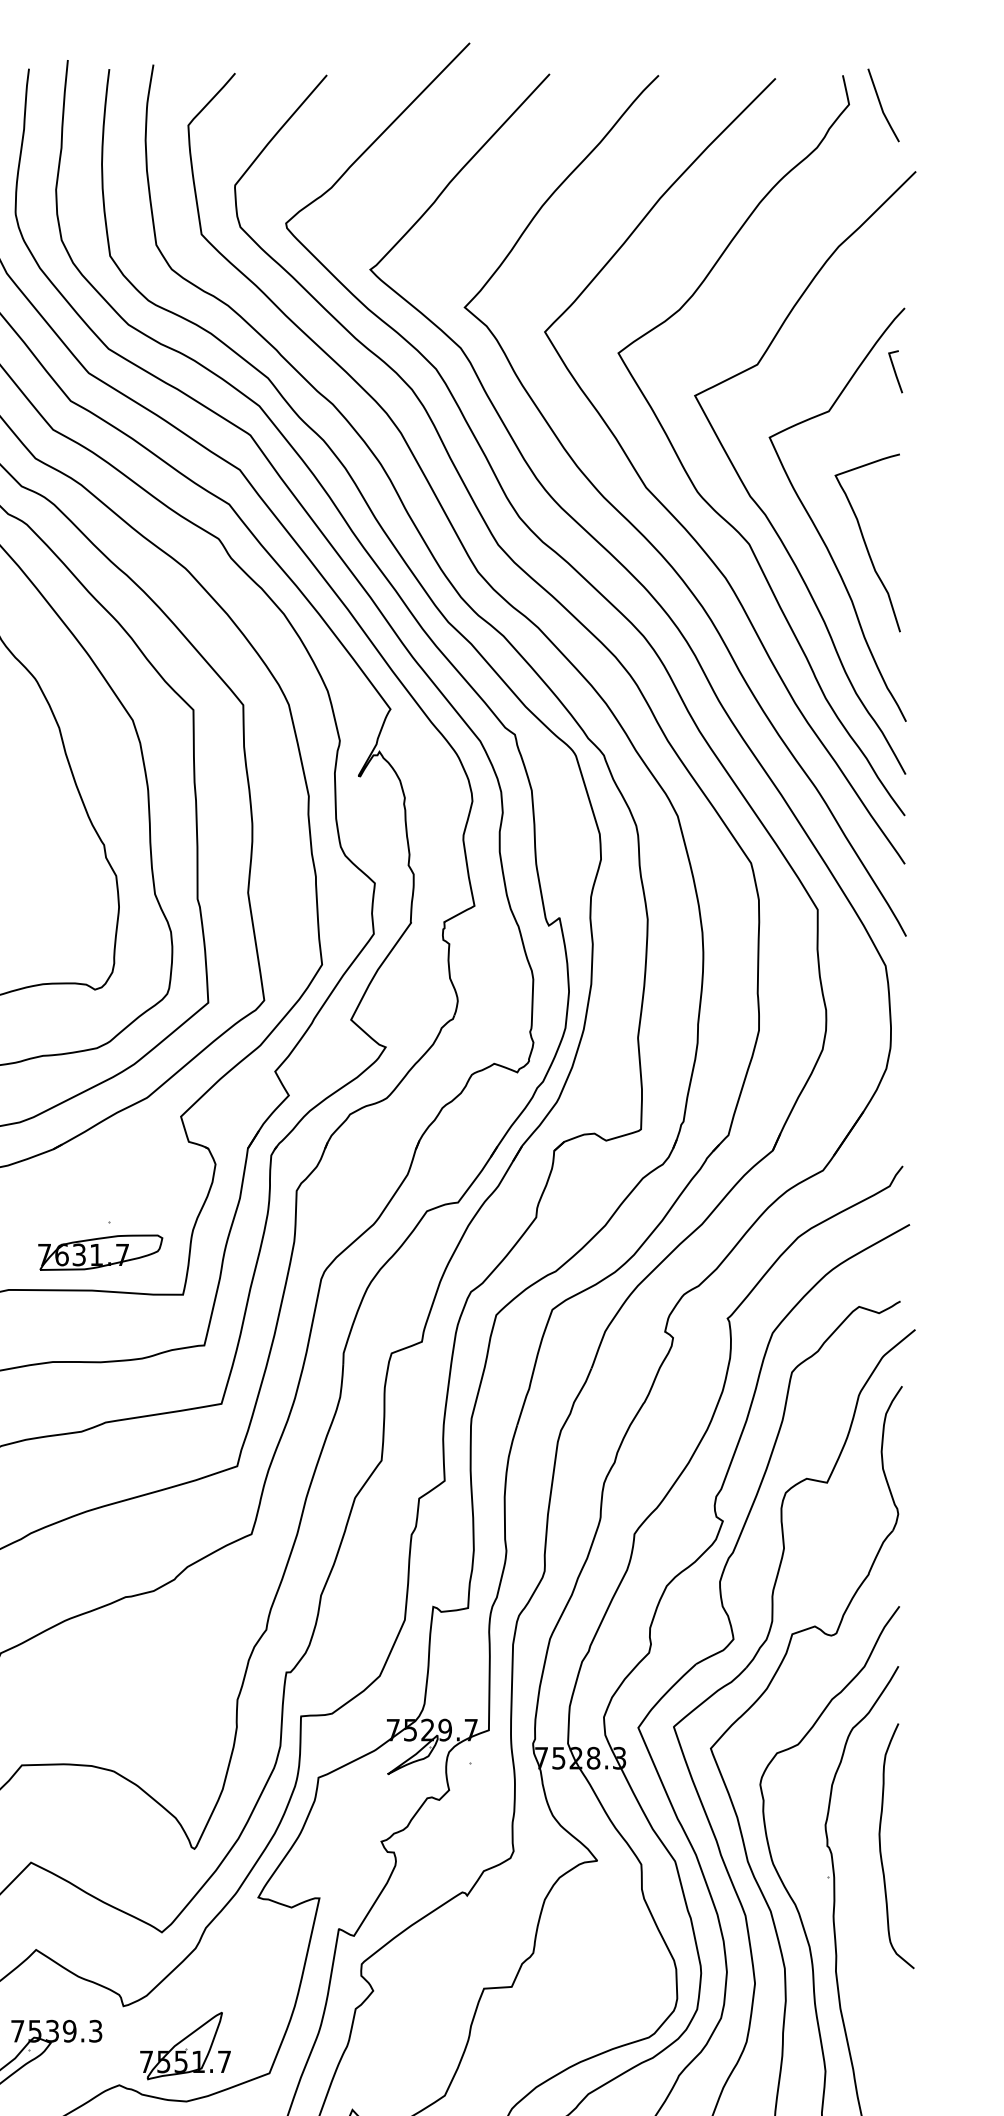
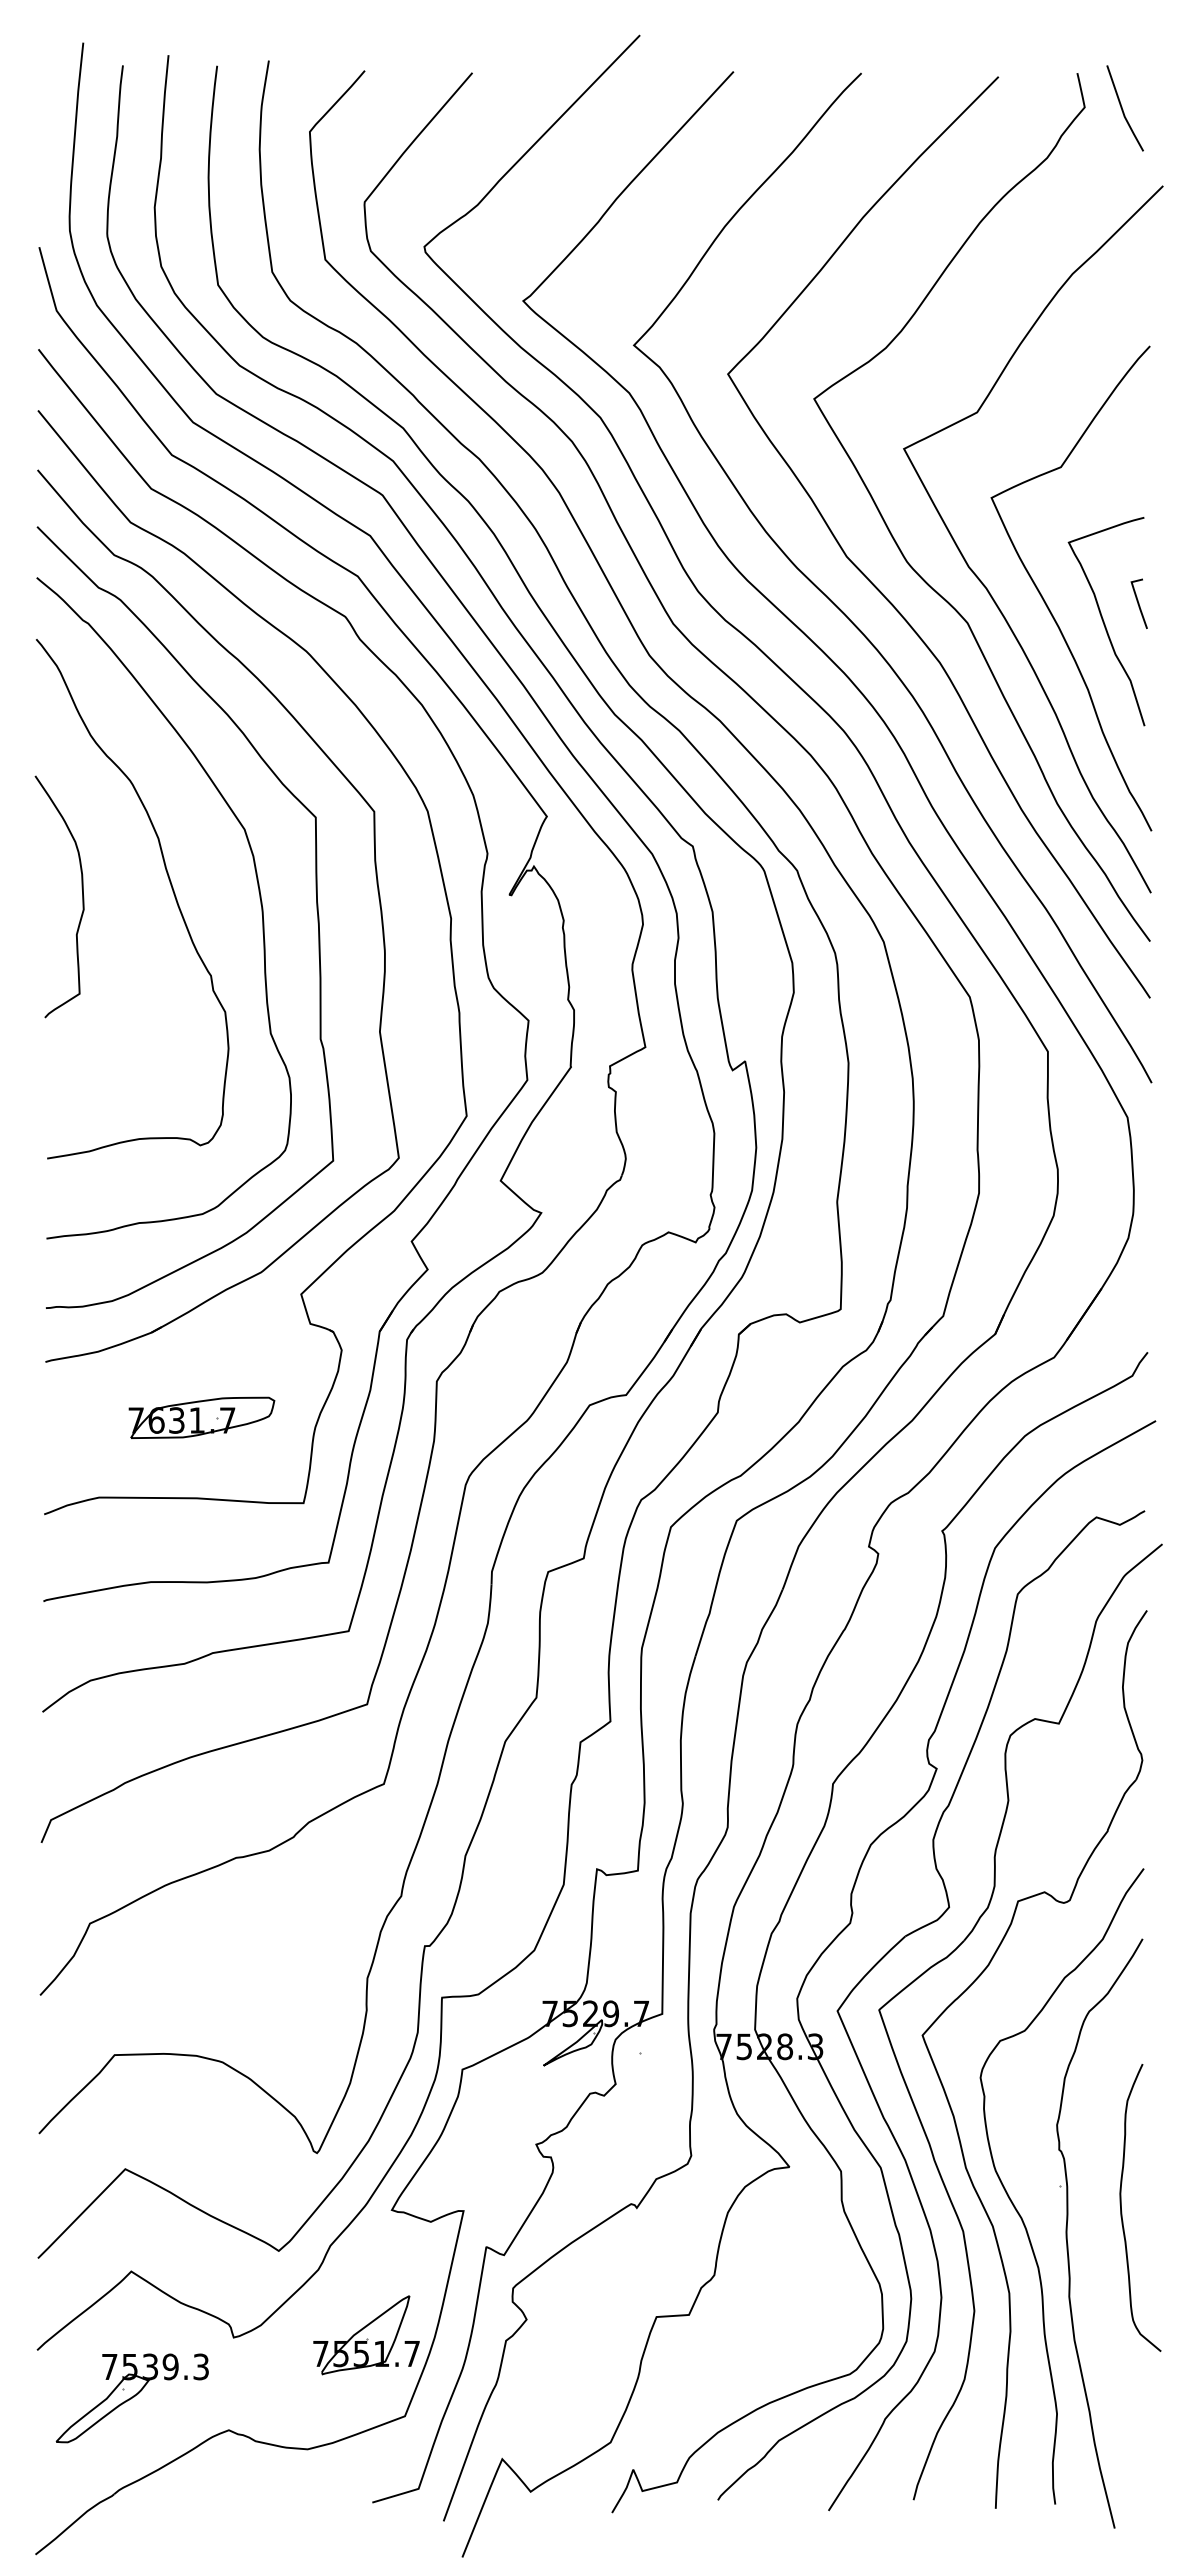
line: (894, 371) -> (1138, 603), moved
part: (100, 1252) -> (201, 1417), moved
curve: (881, 1849) -> (1122, 2211), moved
part: (185, 2046) -> (366, 2335), moved

